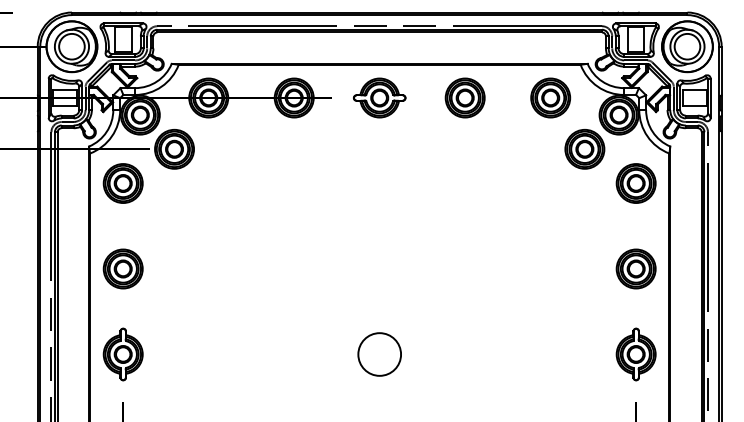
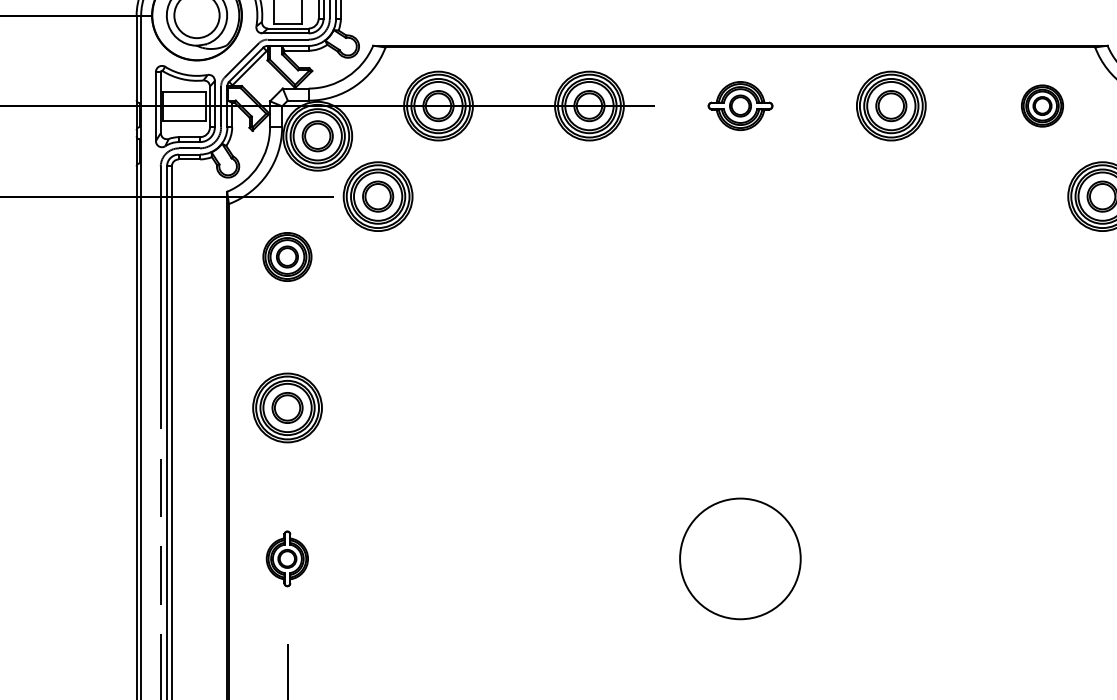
part: (379, 97) -> (740, 105), size x0.7
part: (550, 97) -> (1041, 105), size x0.6
part: (122, 183) -> (286, 256), size x0.7
part: (122, 354) -> (286, 558), size x0.6
circle: (379, 354) -> (740, 558), size x1.6

